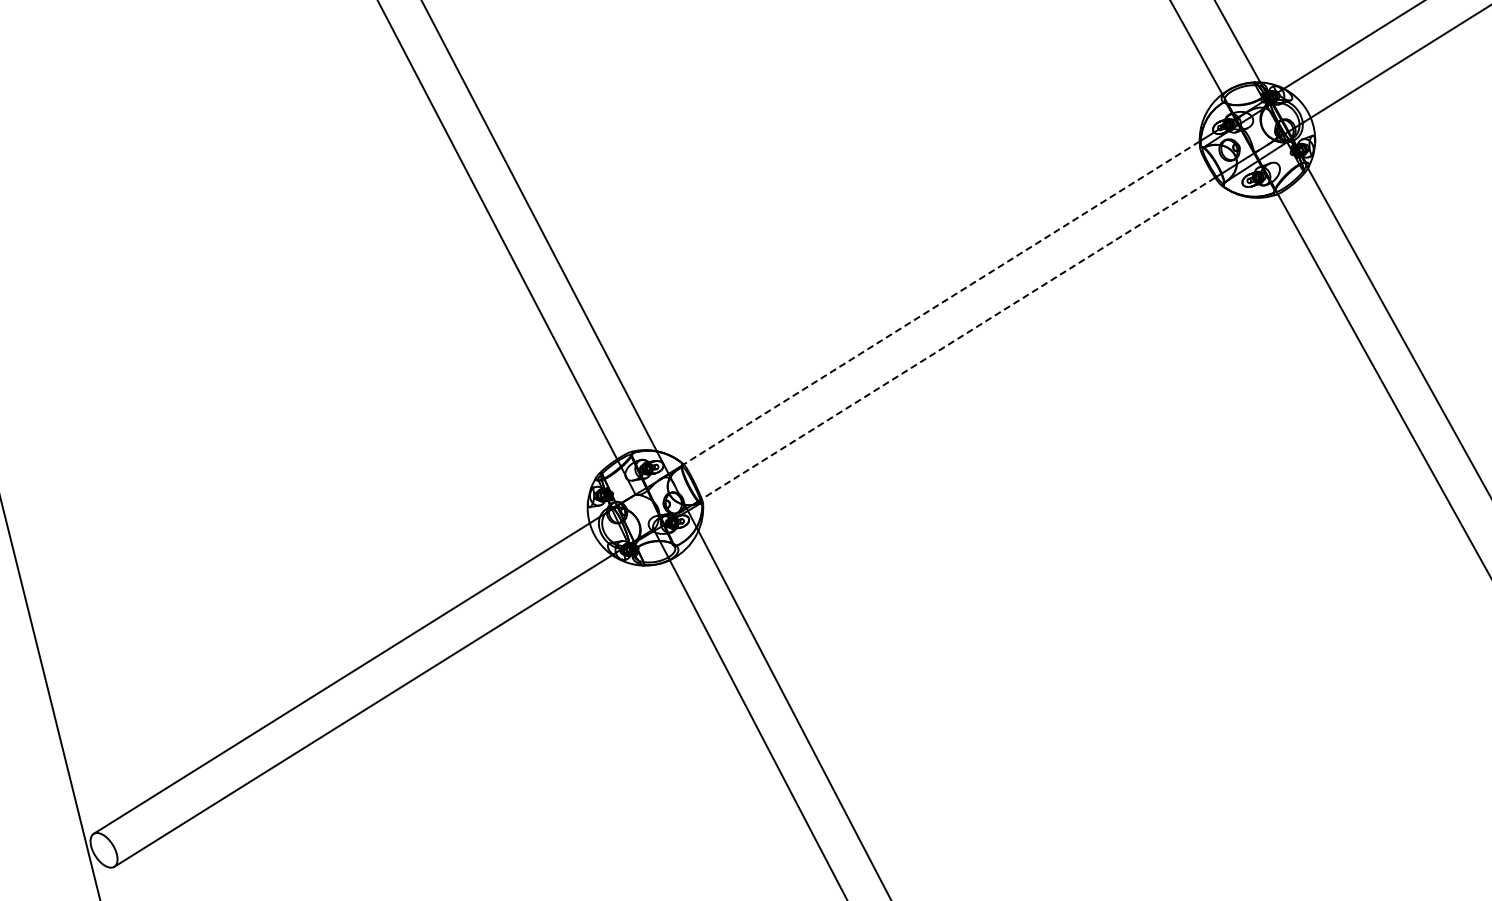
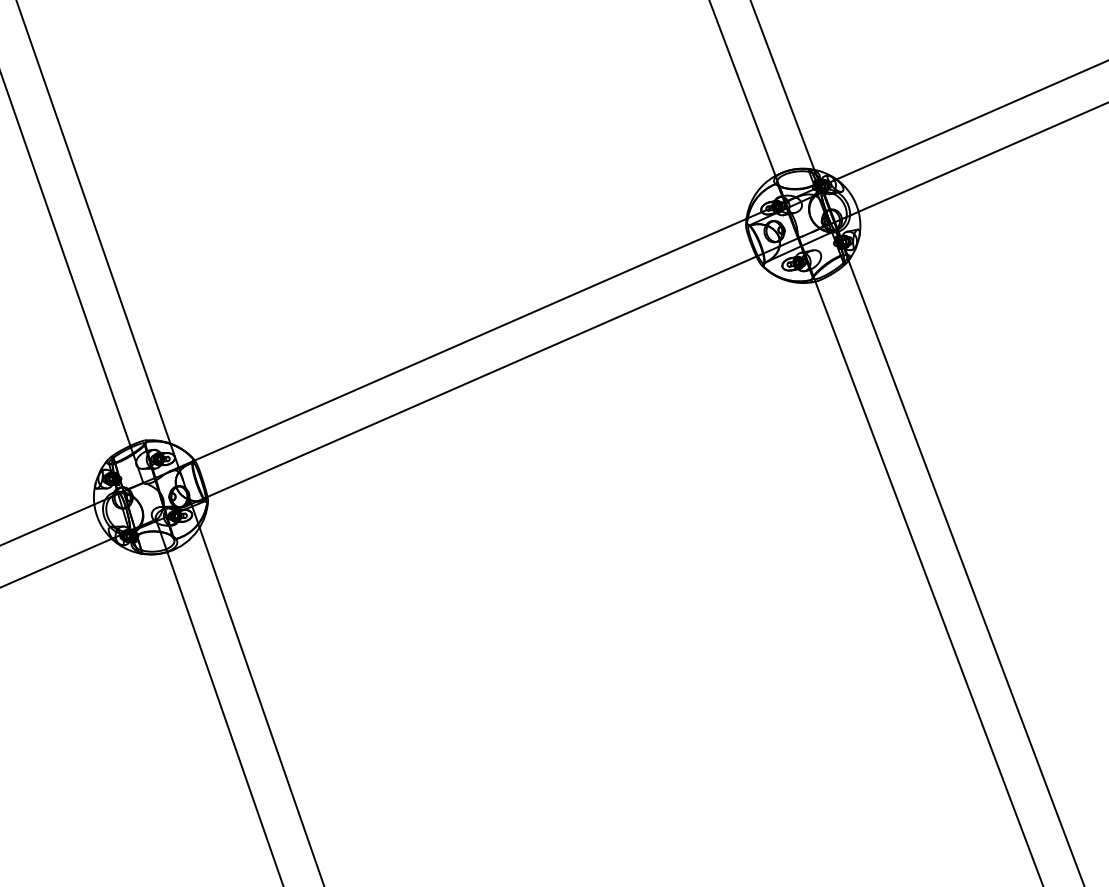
line: (940, 303) -> (469, 340), dashed -> solid
line: (956, 339) -> (479, 377), dashed -> solid

